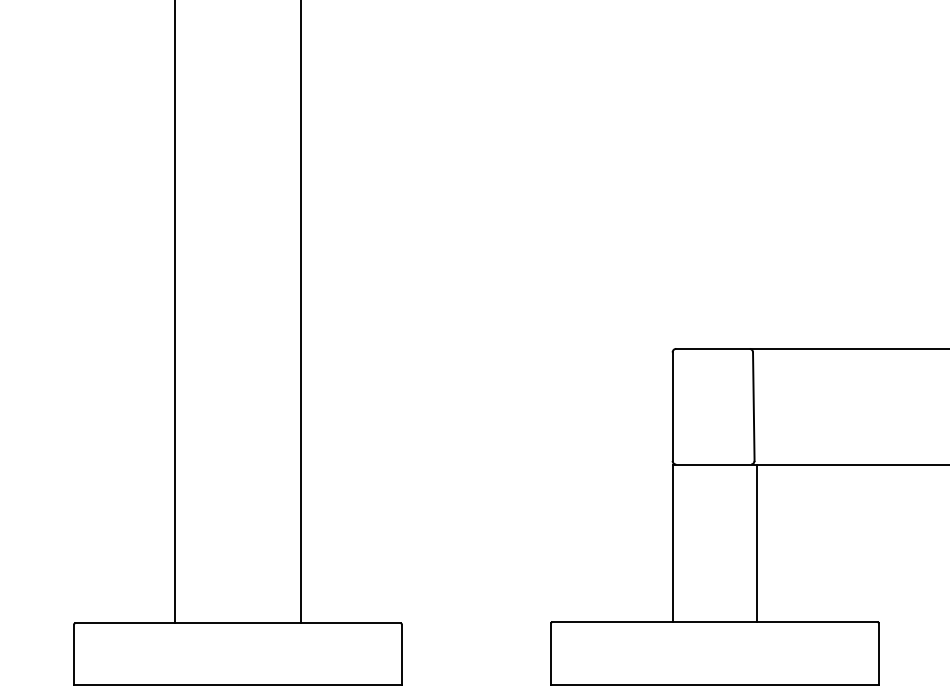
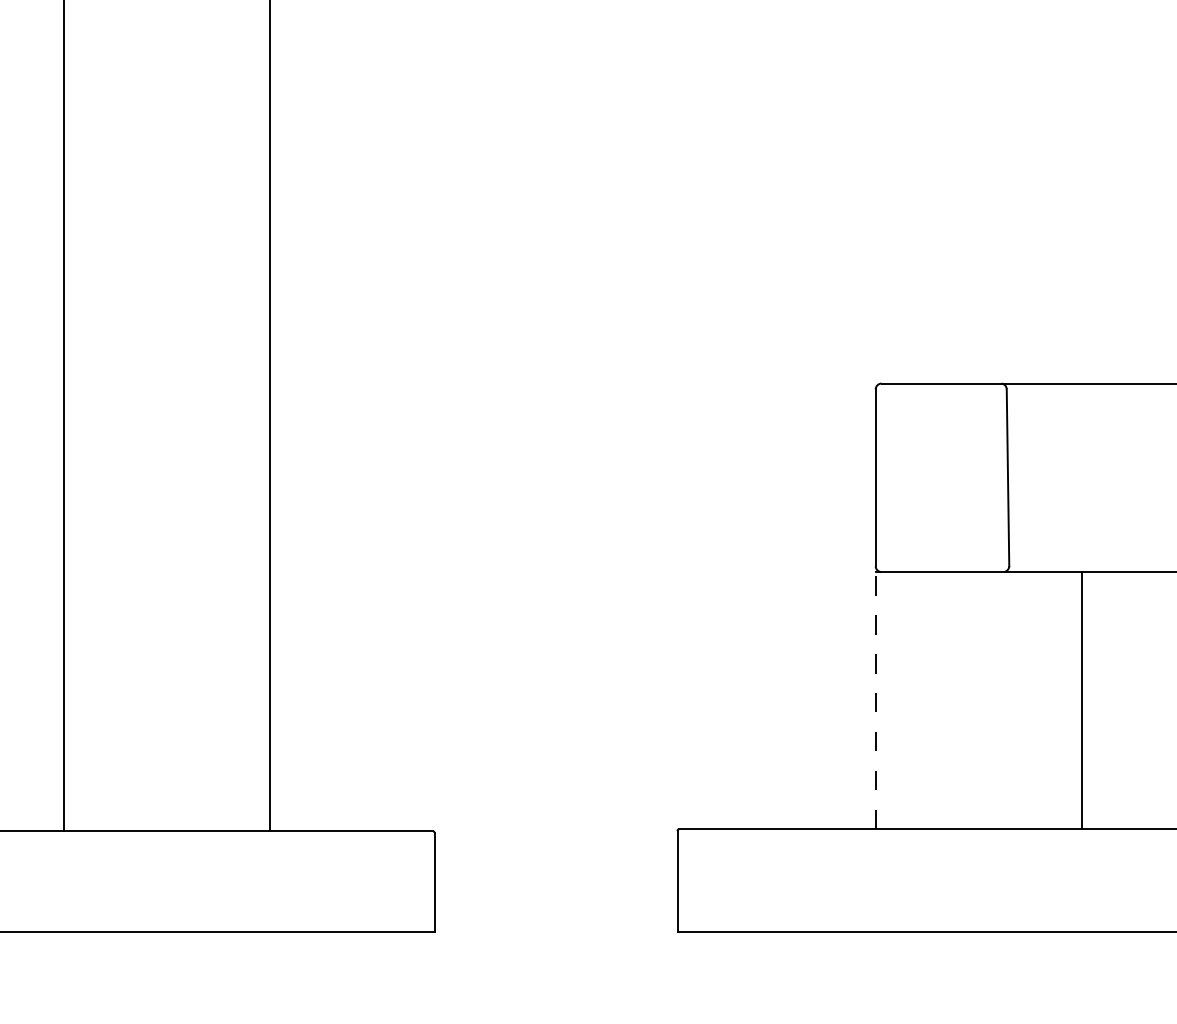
line: (672, 543) -> (875, 700), solid -> dashed
line: (757, 543) -> (1082, 700), moved

